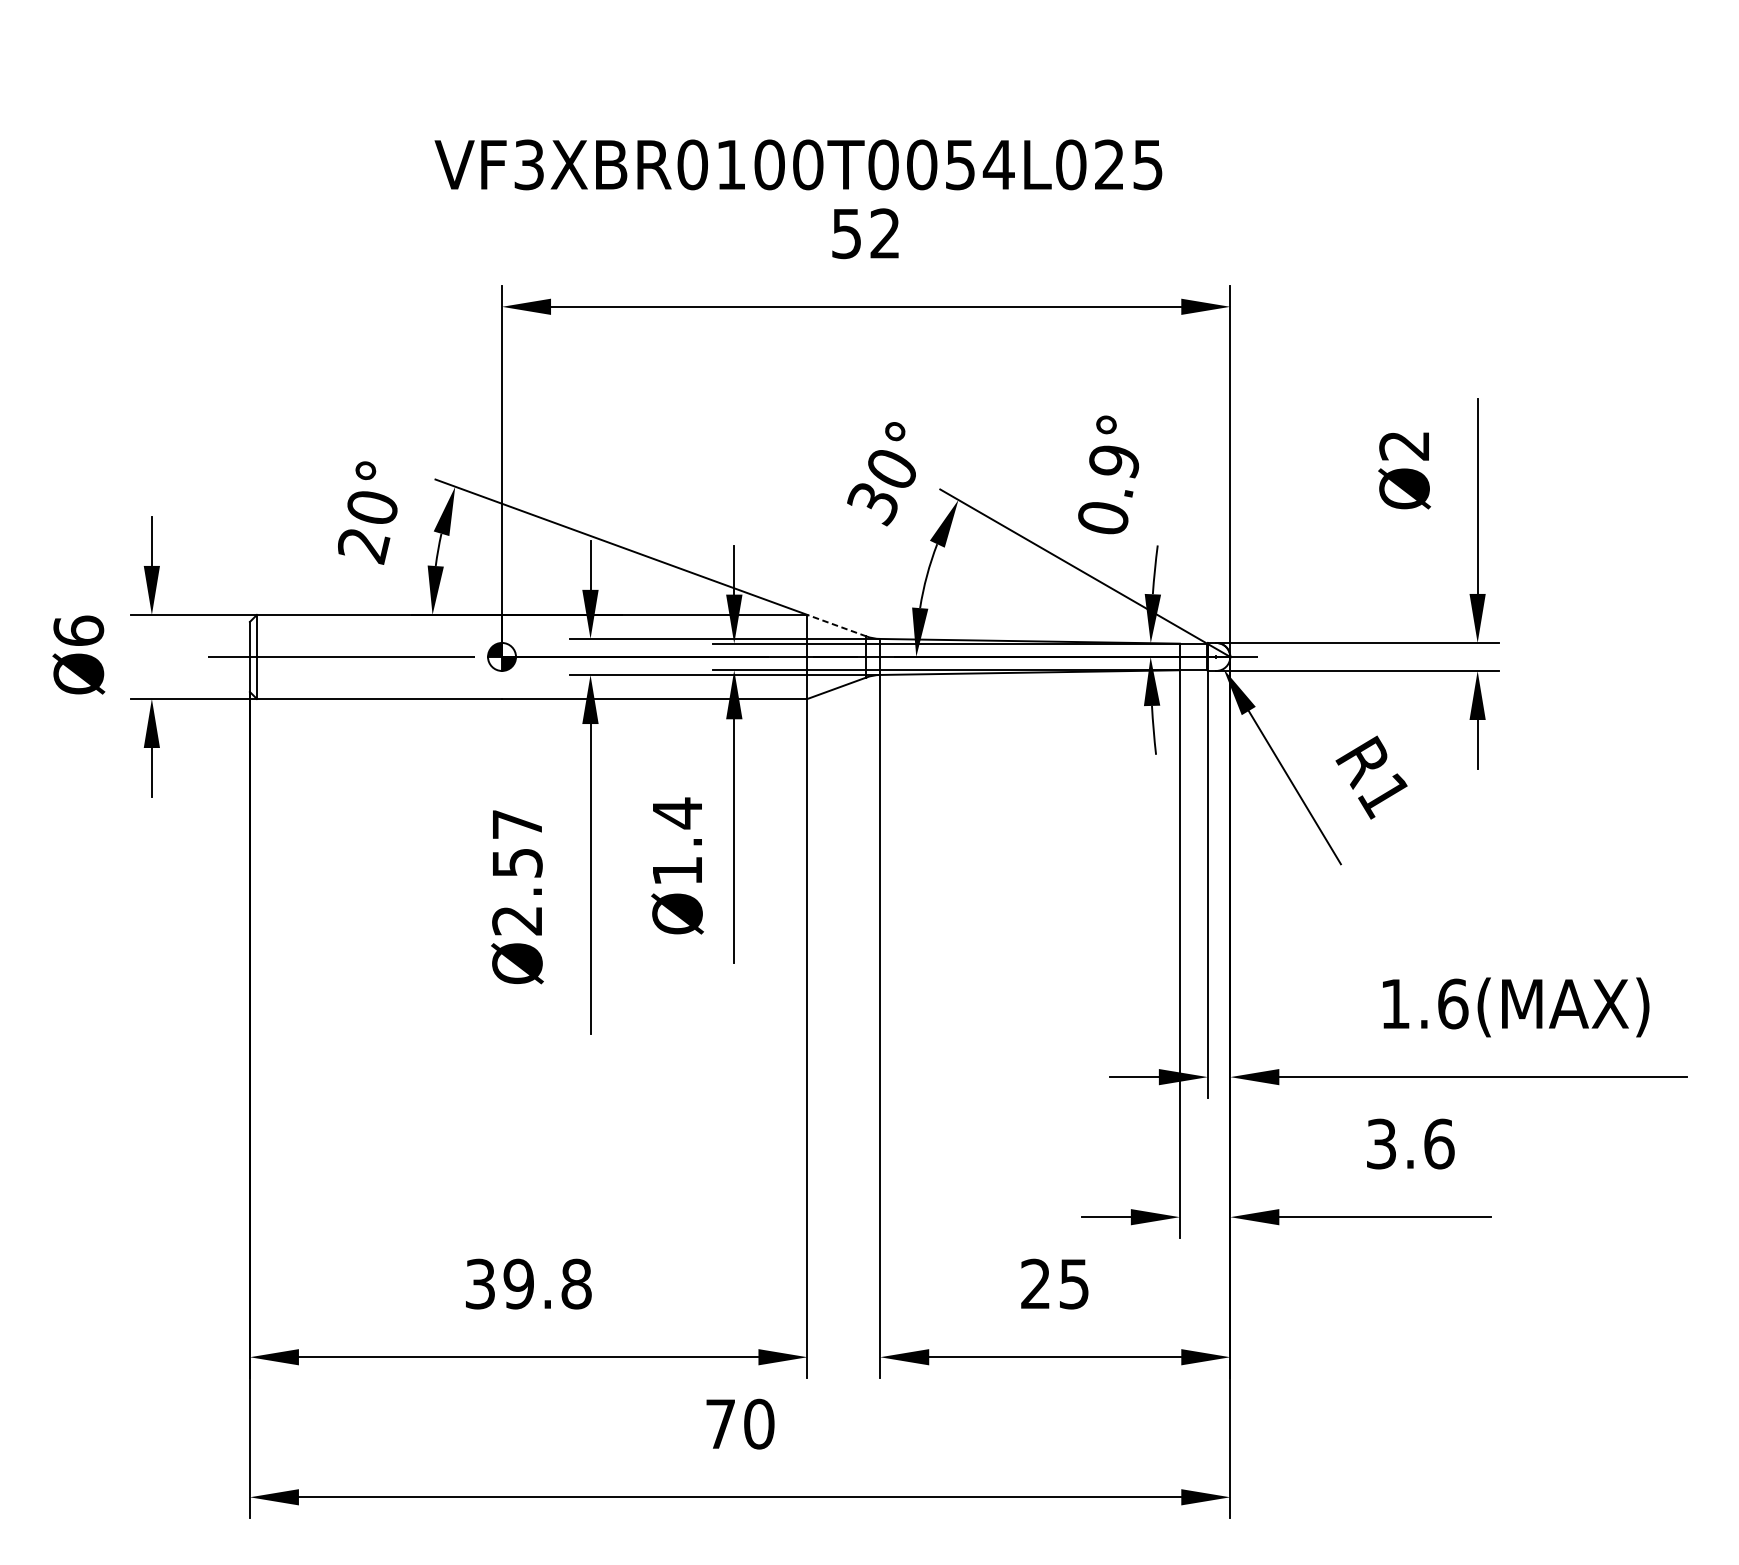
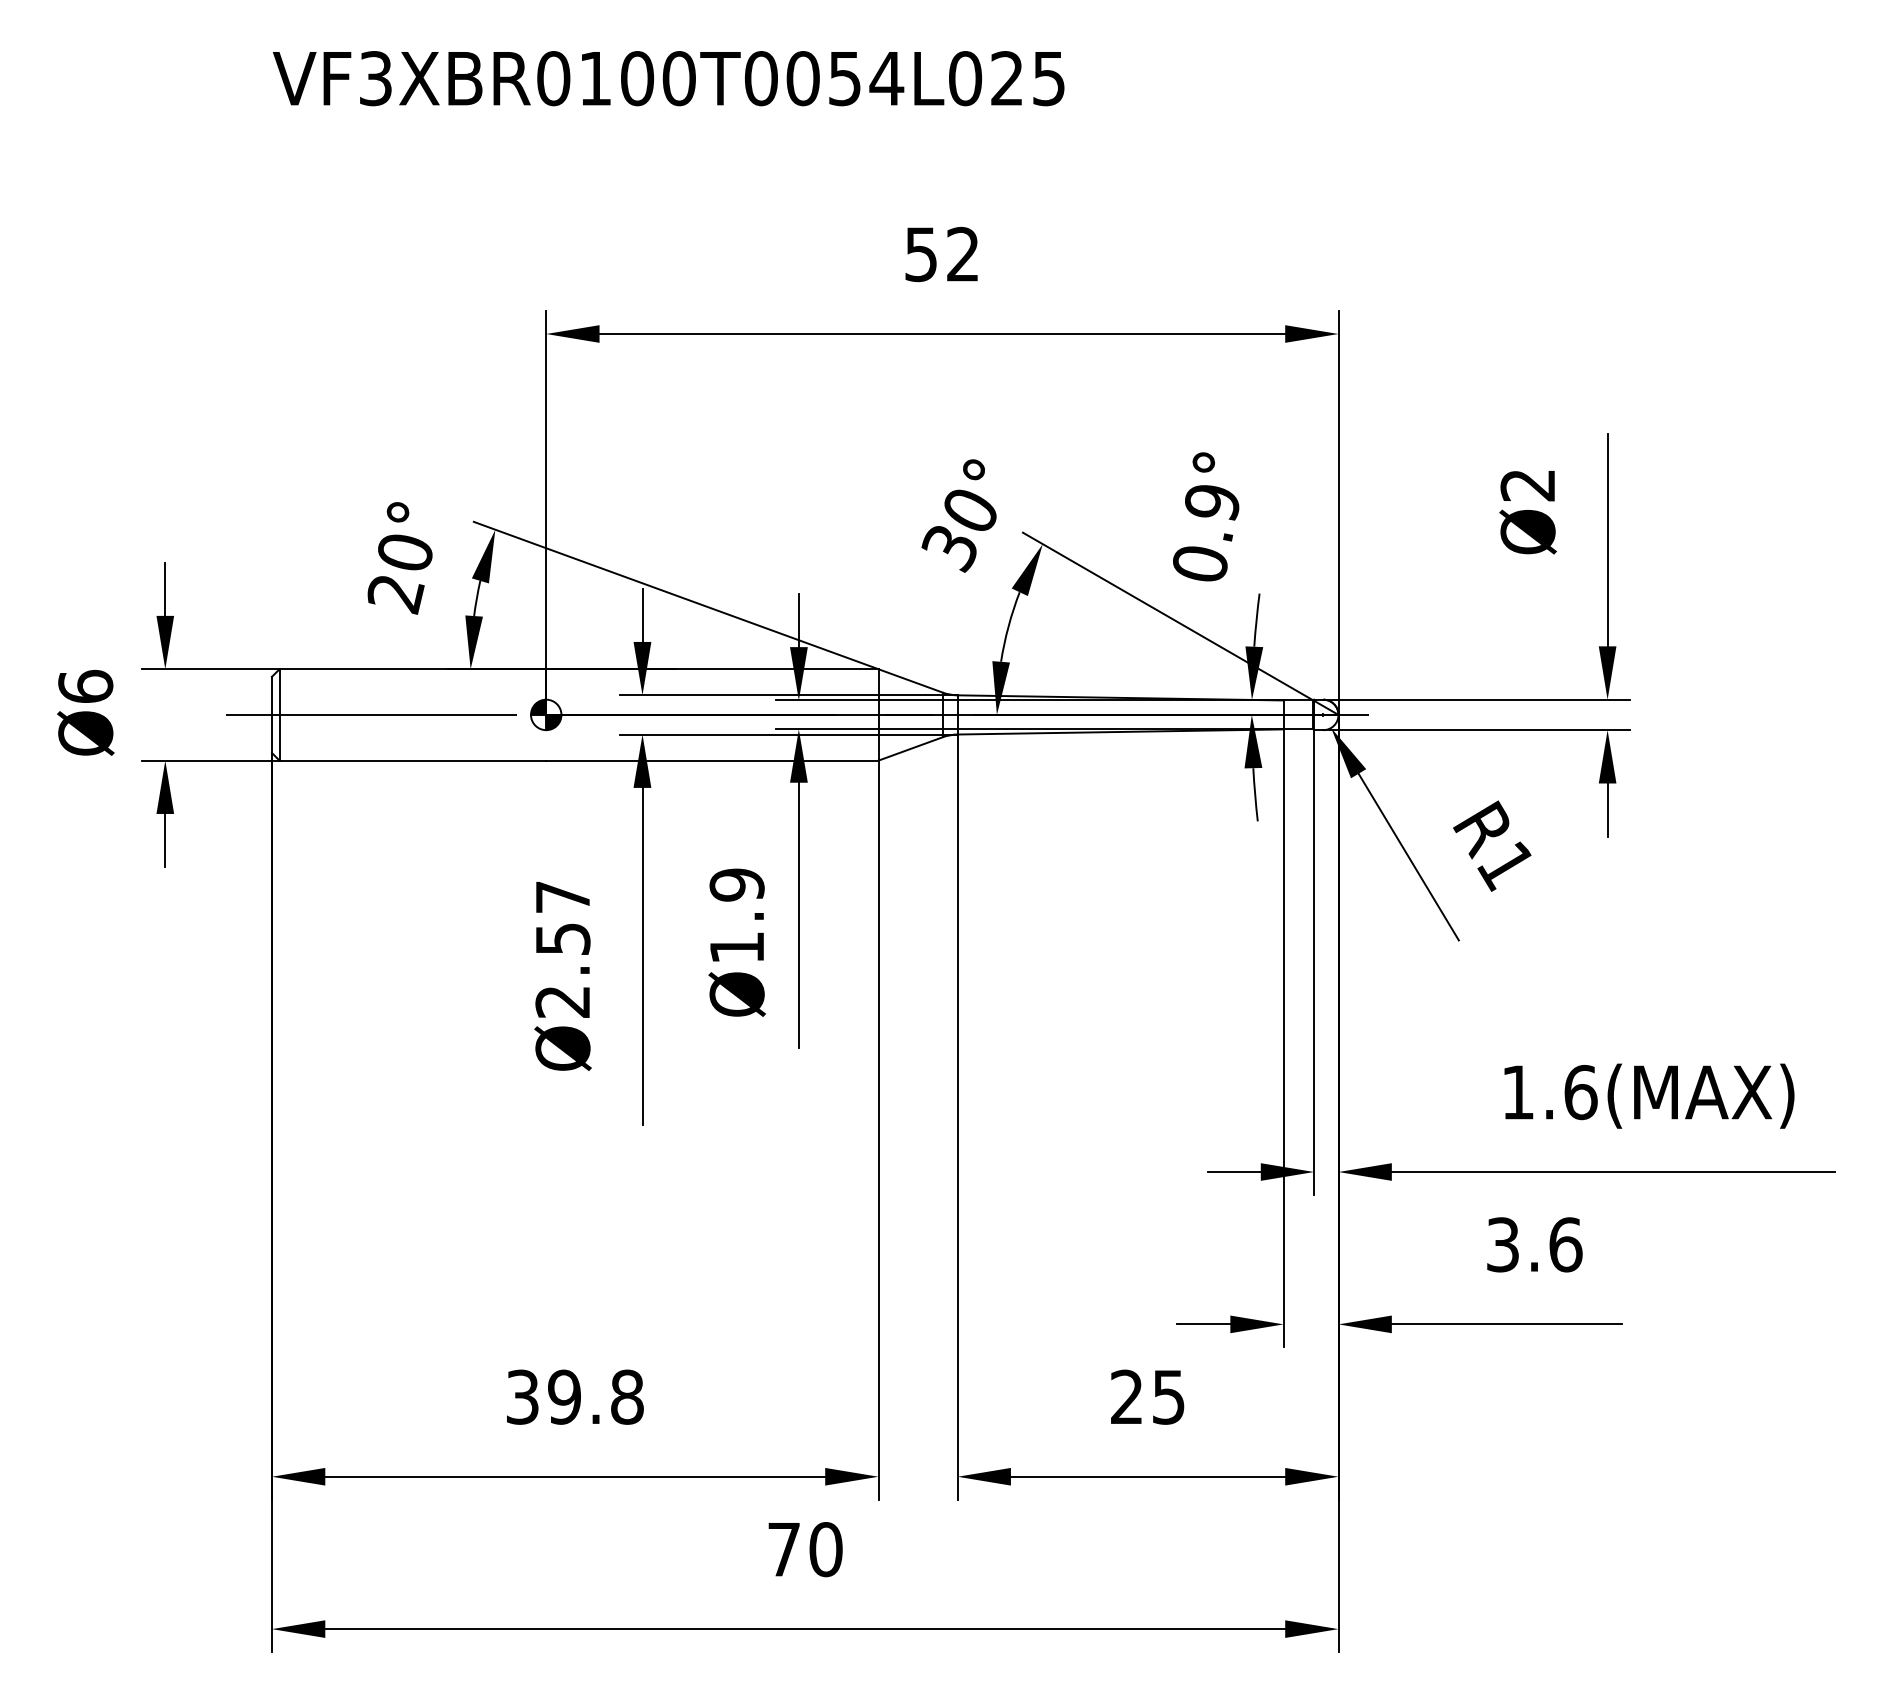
text: (798, 164) -> (668, 78), moved
line: (836, 625) -> (910, 680), dashed -> solid
text: (676, 812) -> (736, 884), Ø1.4 -> Ø1.9

